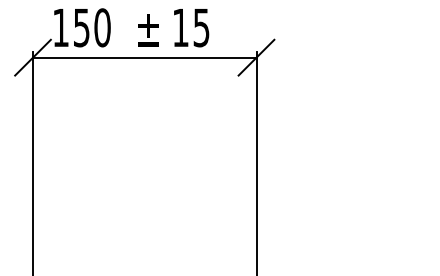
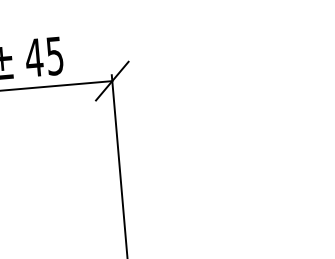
text: (180, 27) -> (34, 57), 15 -> 45

